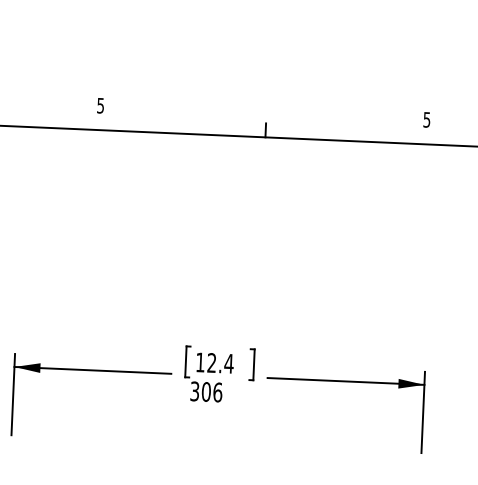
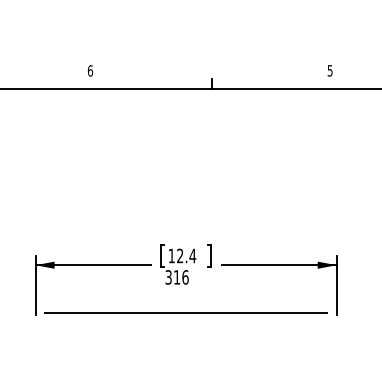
text: (100, 105) -> (90, 70), 5 -> 6
text: (205, 392) -> (176, 277), 306 -> 316
line: (217, 440) -> (186, 312), added

